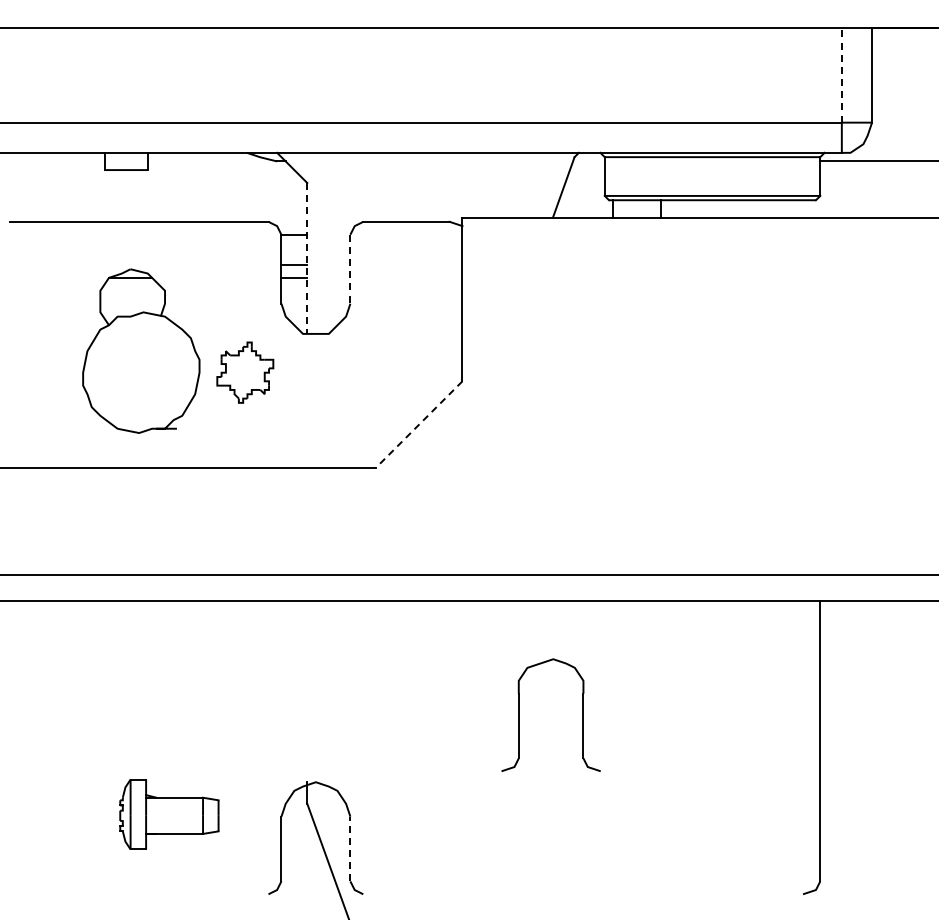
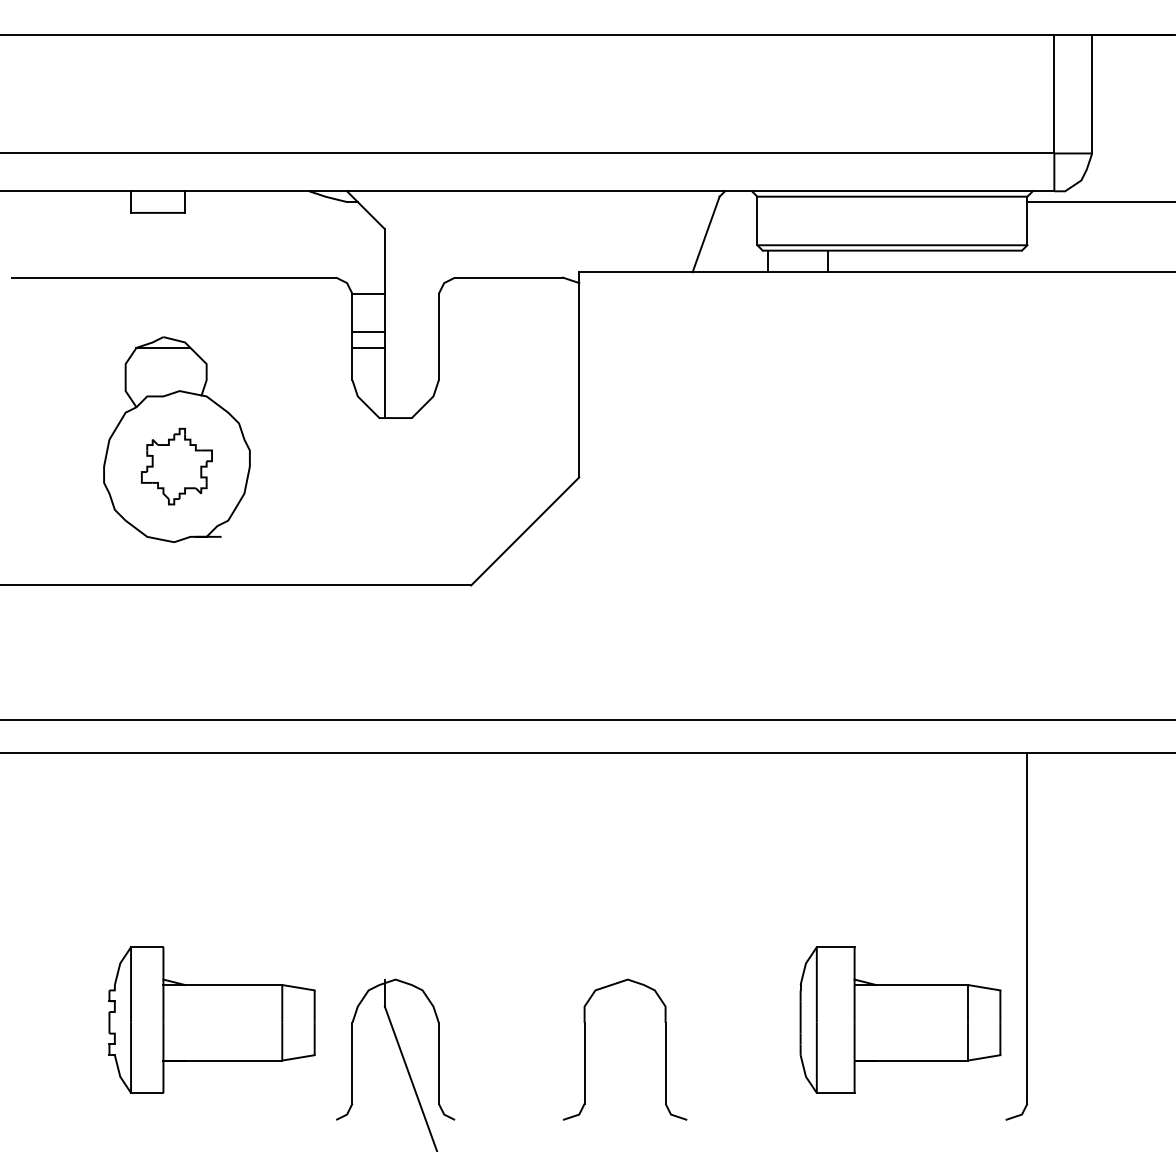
line: (841, 74) -> (1053, 93), dashed -> solid
line: (307, 258) -> (385, 323), dashed -> solid
line: (350, 269) -> (438, 337), dashed -> solid
part: (245, 372) -> (177, 466), moved
line: (419, 424) -> (525, 531), dashed -> solid
part: (519, 714) -> (585, 1048), moved
part: (169, 814) -> (212, 1020), size x1.67
part: (718, 814) -> (899, 1020), added
line: (350, 848) -> (438, 1062), dashed -> solid

